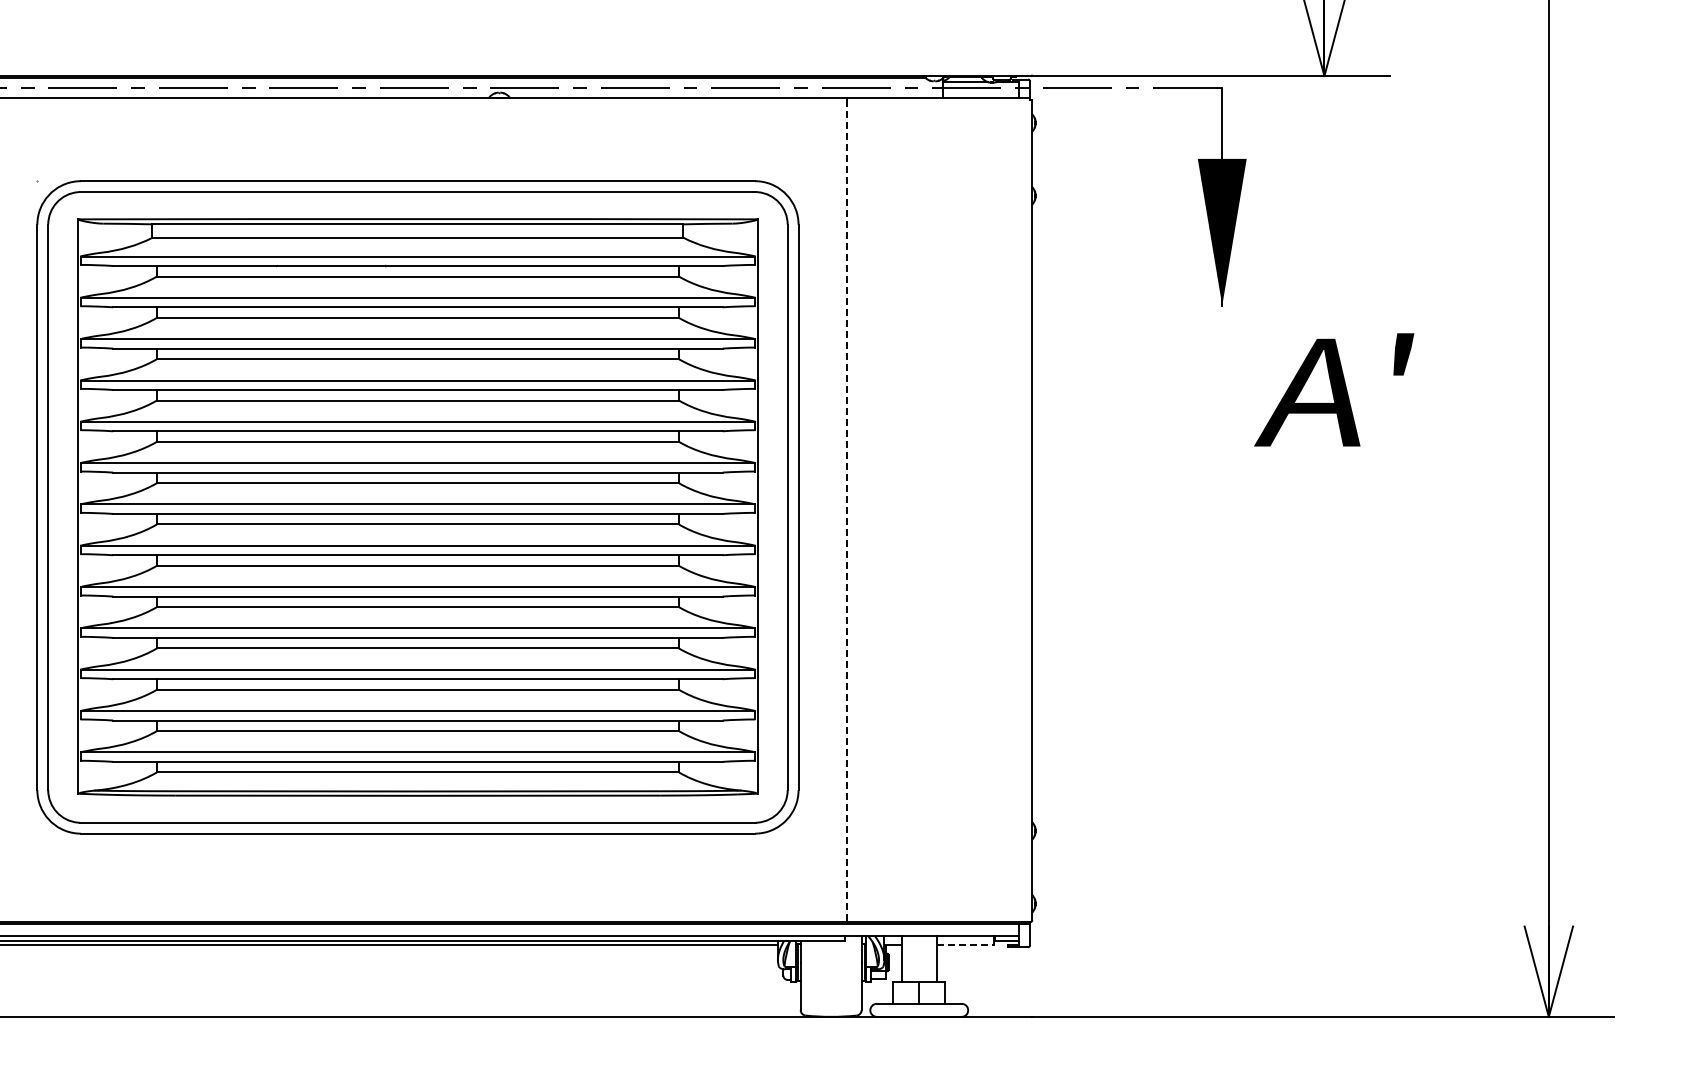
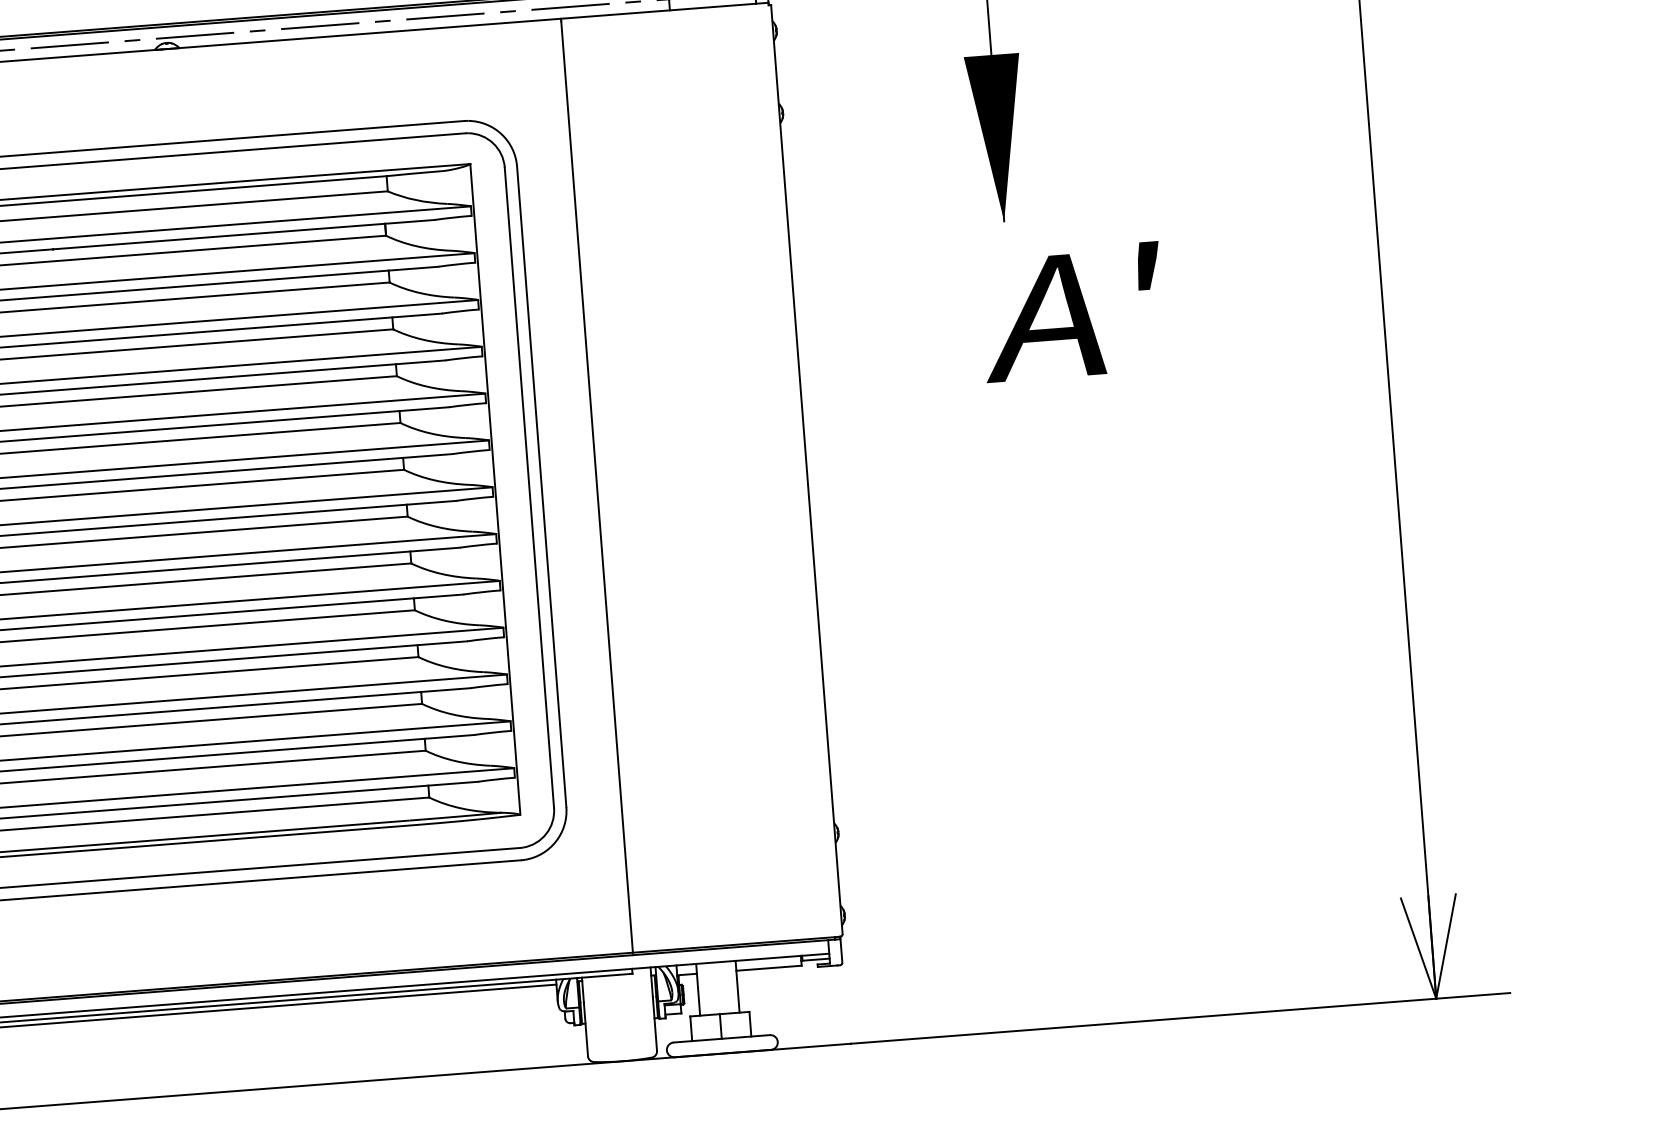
text: (1334, 389) -> (1072, 311), moved
line: (847, 511) -> (597, 487), dashed -> solid
line: (965, 945) -> (769, 968), dashed -> solid

